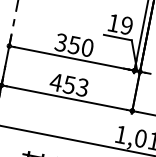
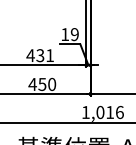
text: (74, 45) -> (40, 55), 350 -> 431
text: (83, 87) -> (52, 84), 453 -> 450

